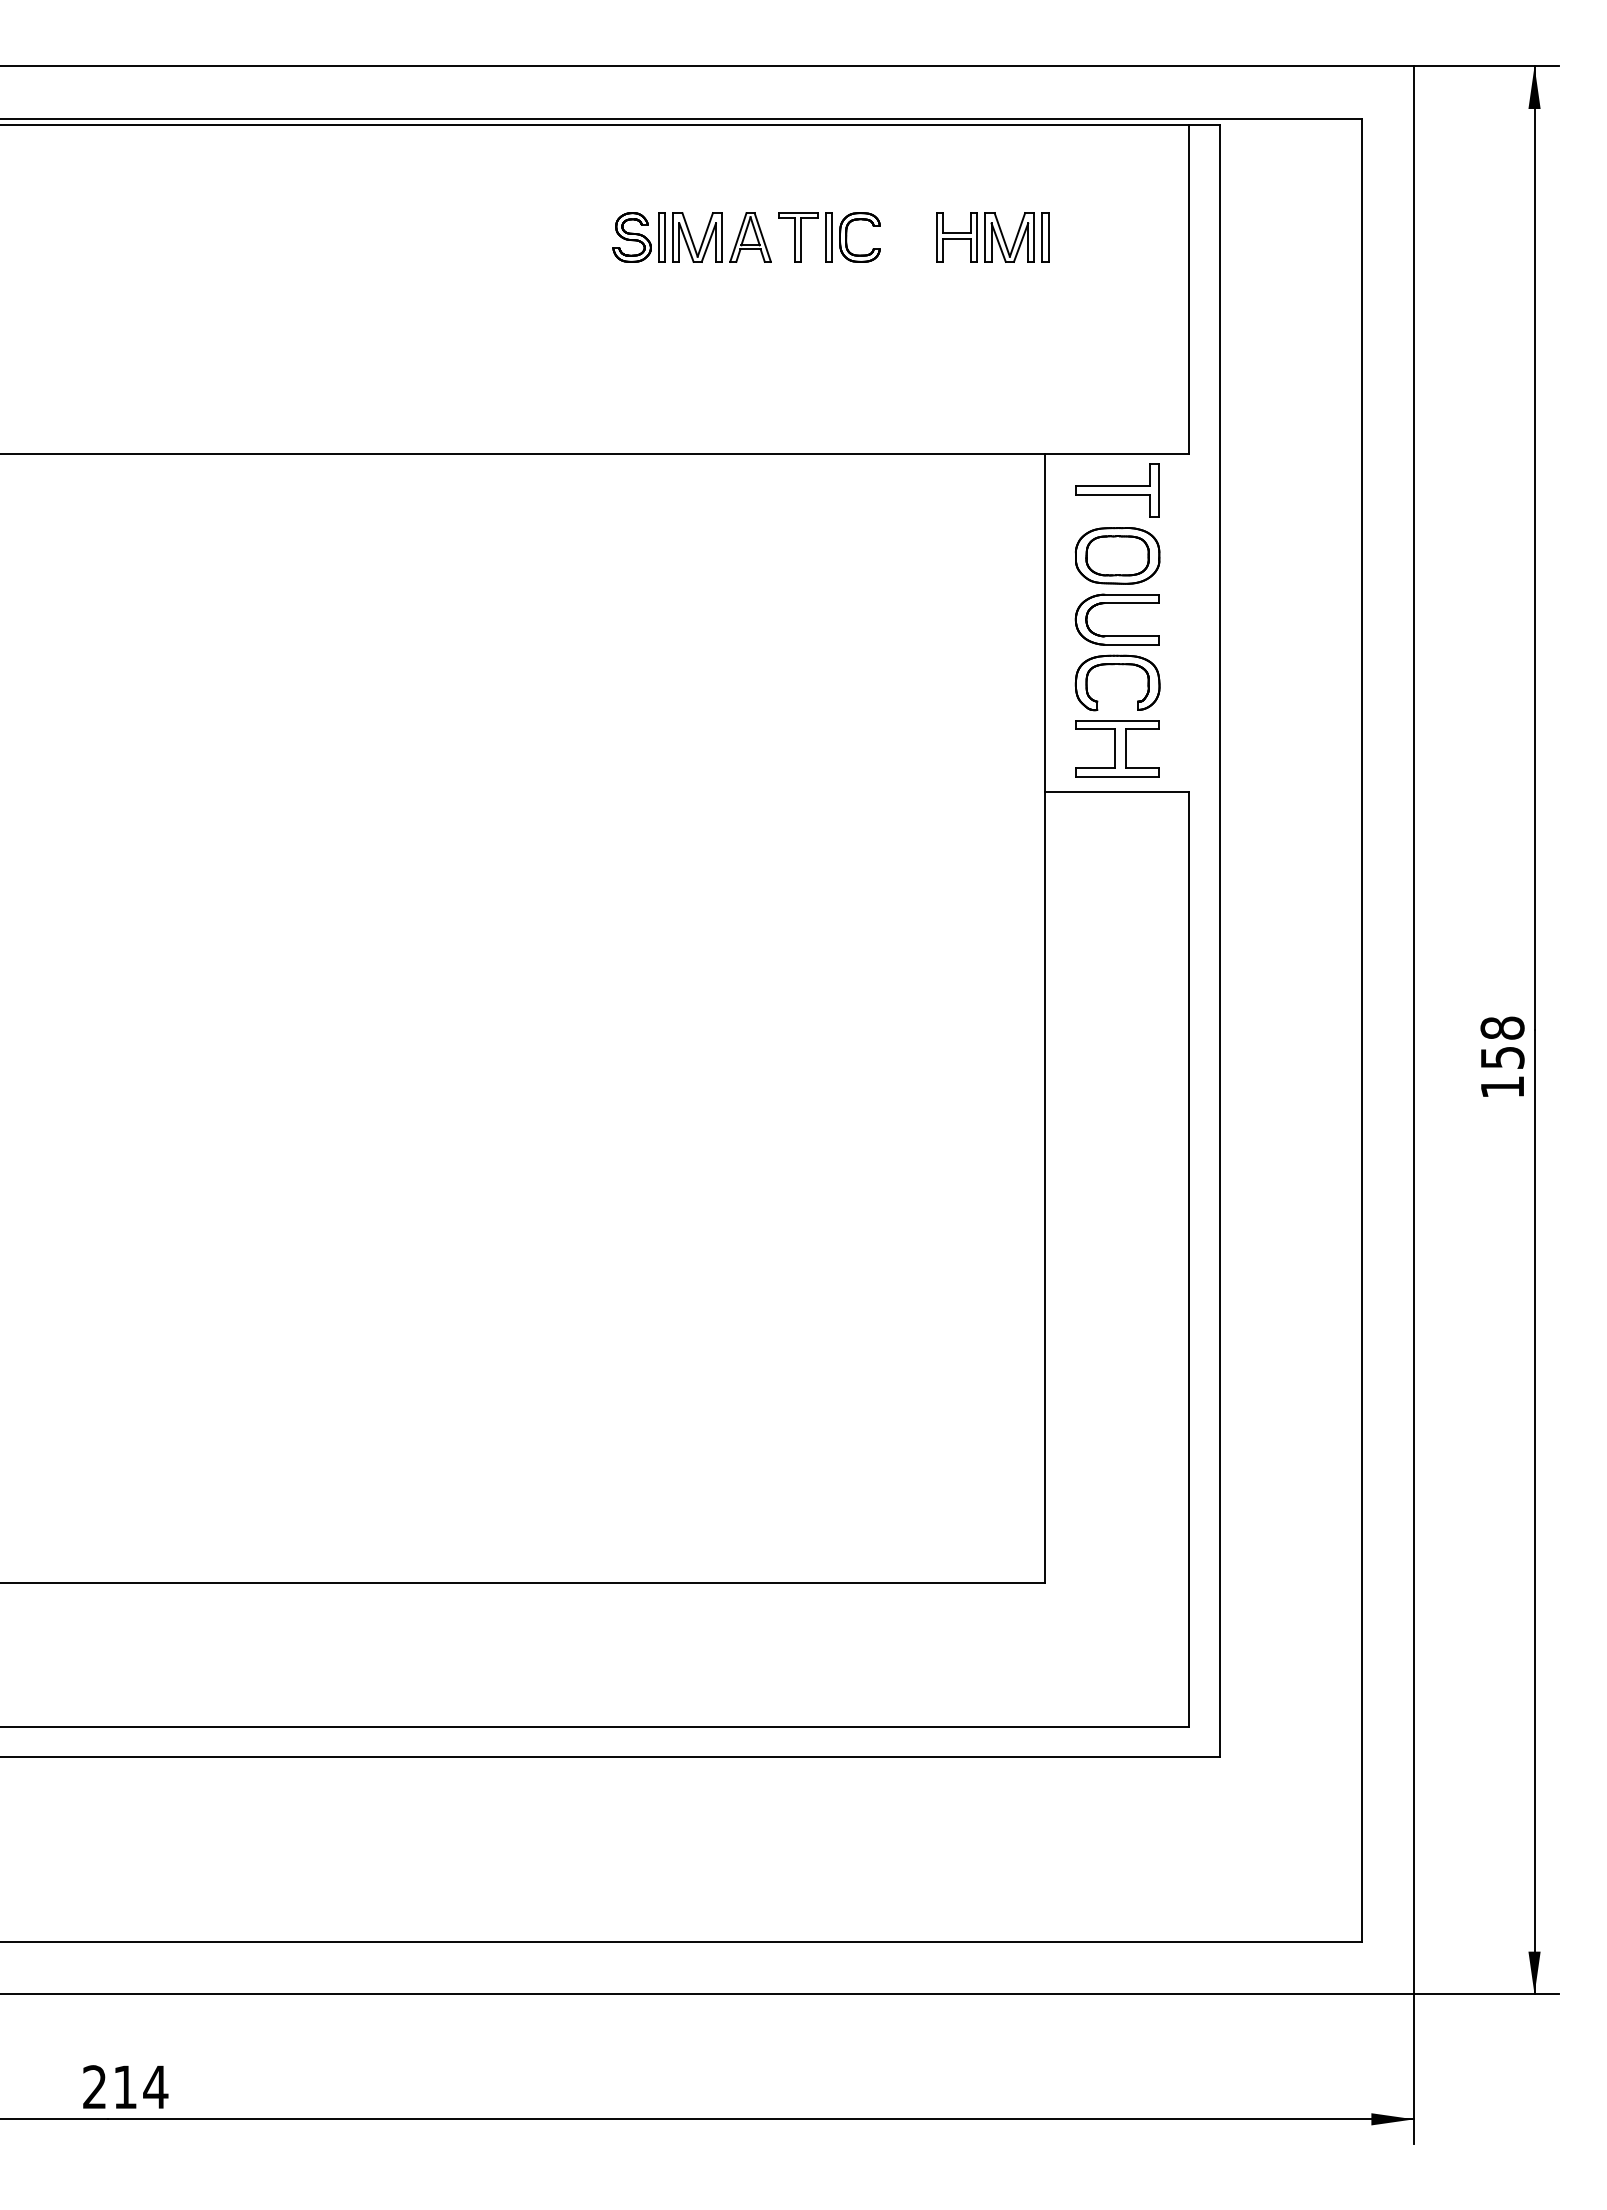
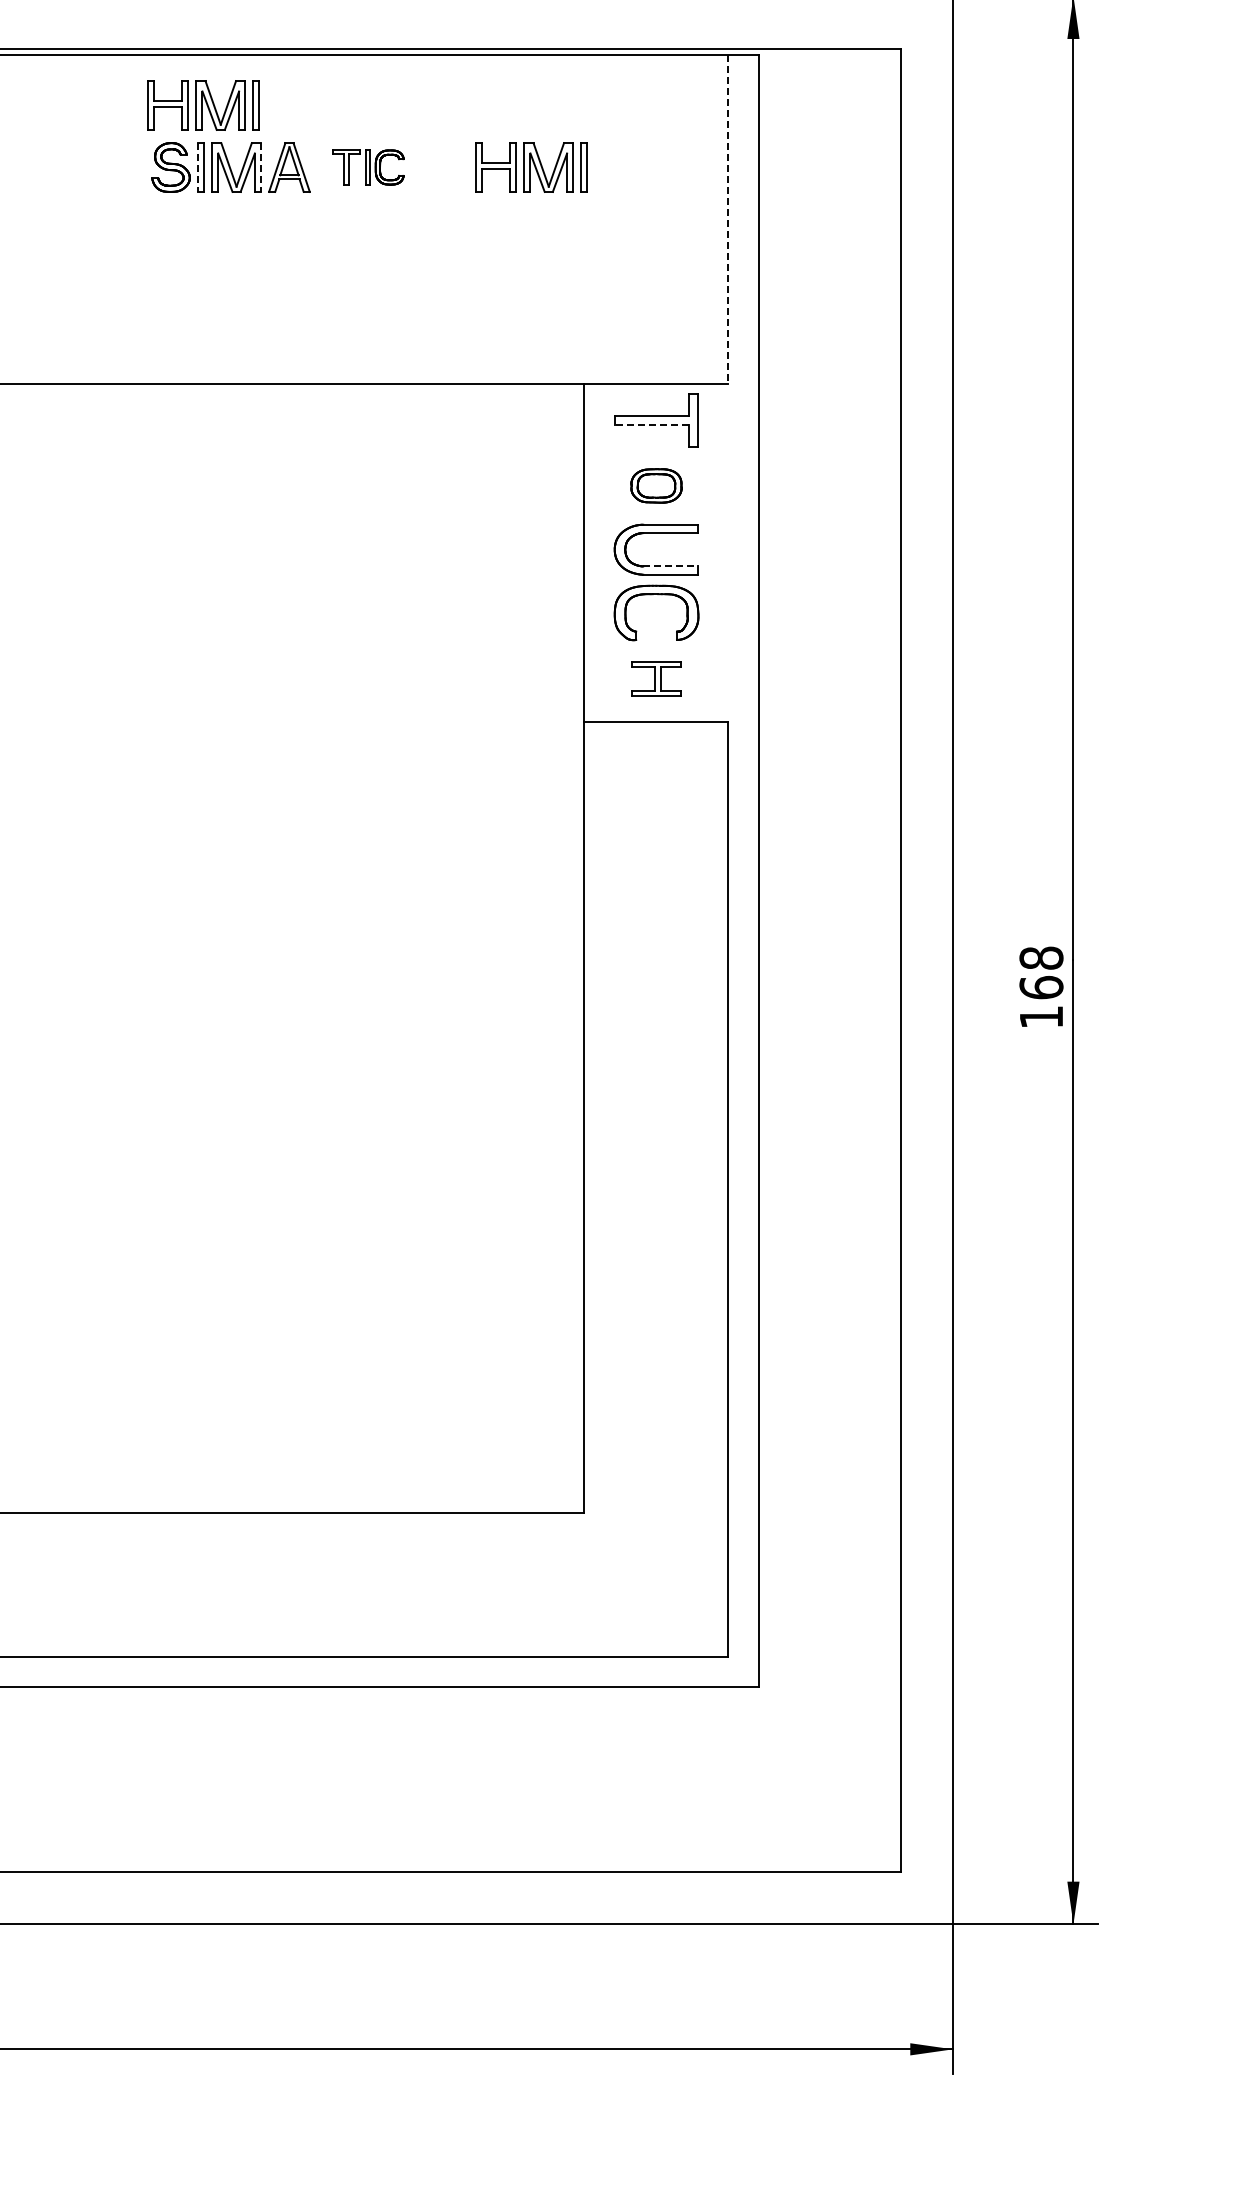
part: (664, 175) -> (203, 105), added
part: (829, 237) -> (368, 167), size x0.7
line: (659, 238) -> (198, 168), solid -> dashed
line: (722, 238) -> (261, 168), solid -> dashed
line: (1189, 289) -> (728, 219), solid -> dashed
line: (1112, 494) -> (651, 424), solid -> dashed
part: (1117, 555) -> (656, 485), size x0.6
line: (1132, 636) -> (671, 566), solid -> dashed
part: (1117, 748) -> (656, 678), size x0.6
text: (1502, 1057) -> (1041, 987), 158 -> 168

